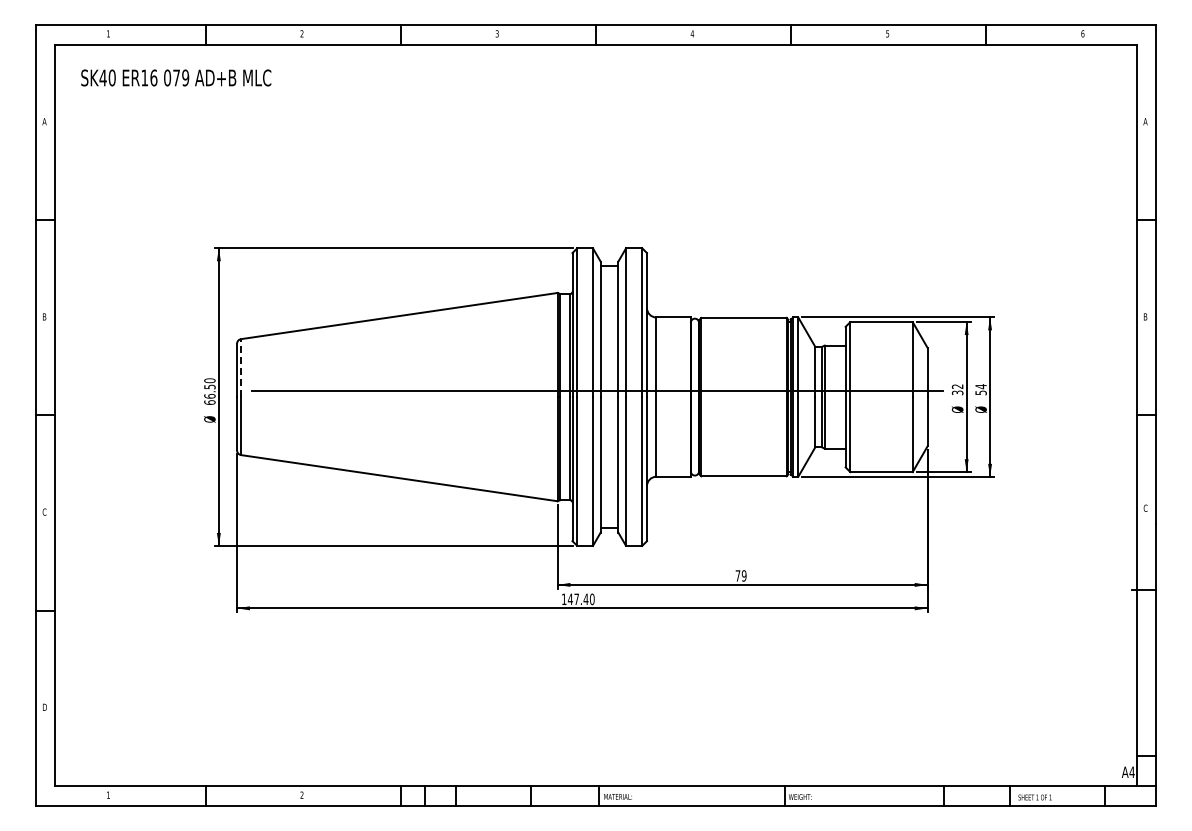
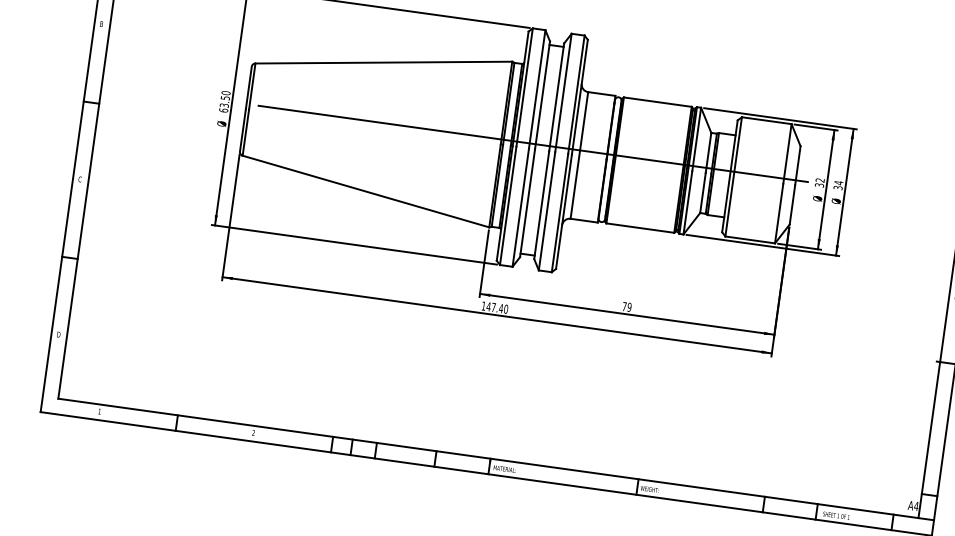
line: (241, 368) -> (252, 86), dashed -> solid
text: (980, 392) -> (837, 187), 54 -> 34
text: (209, 395) -> (224, 104), 66.50 -> 63.50

